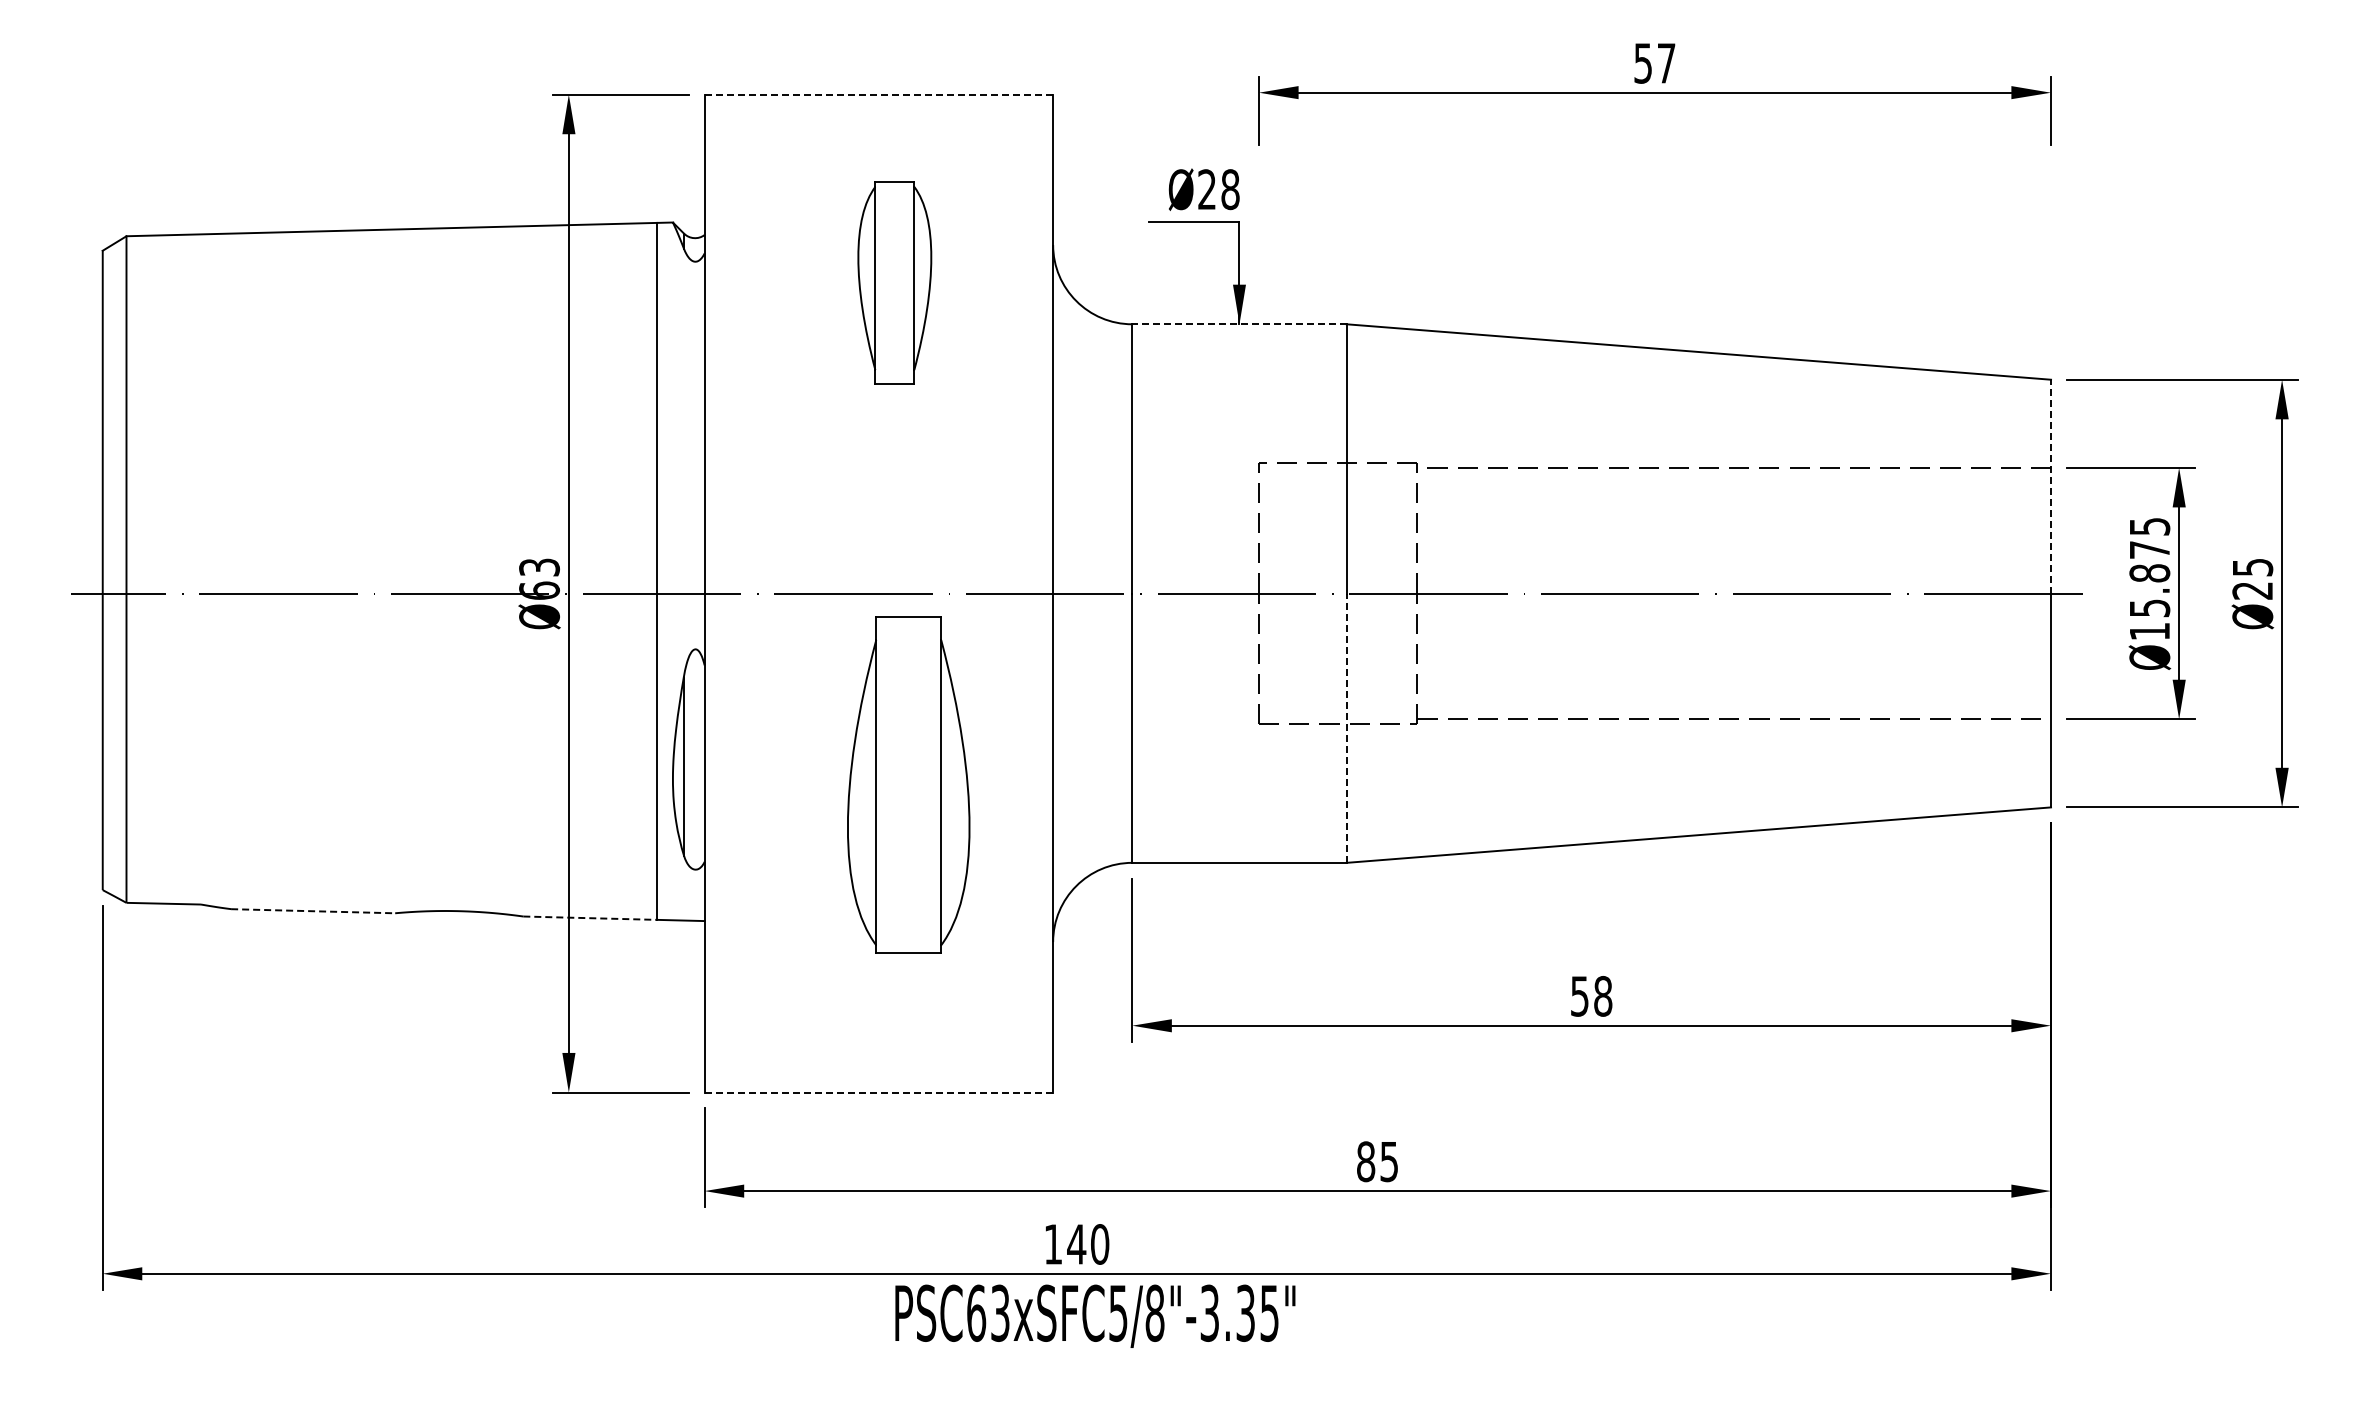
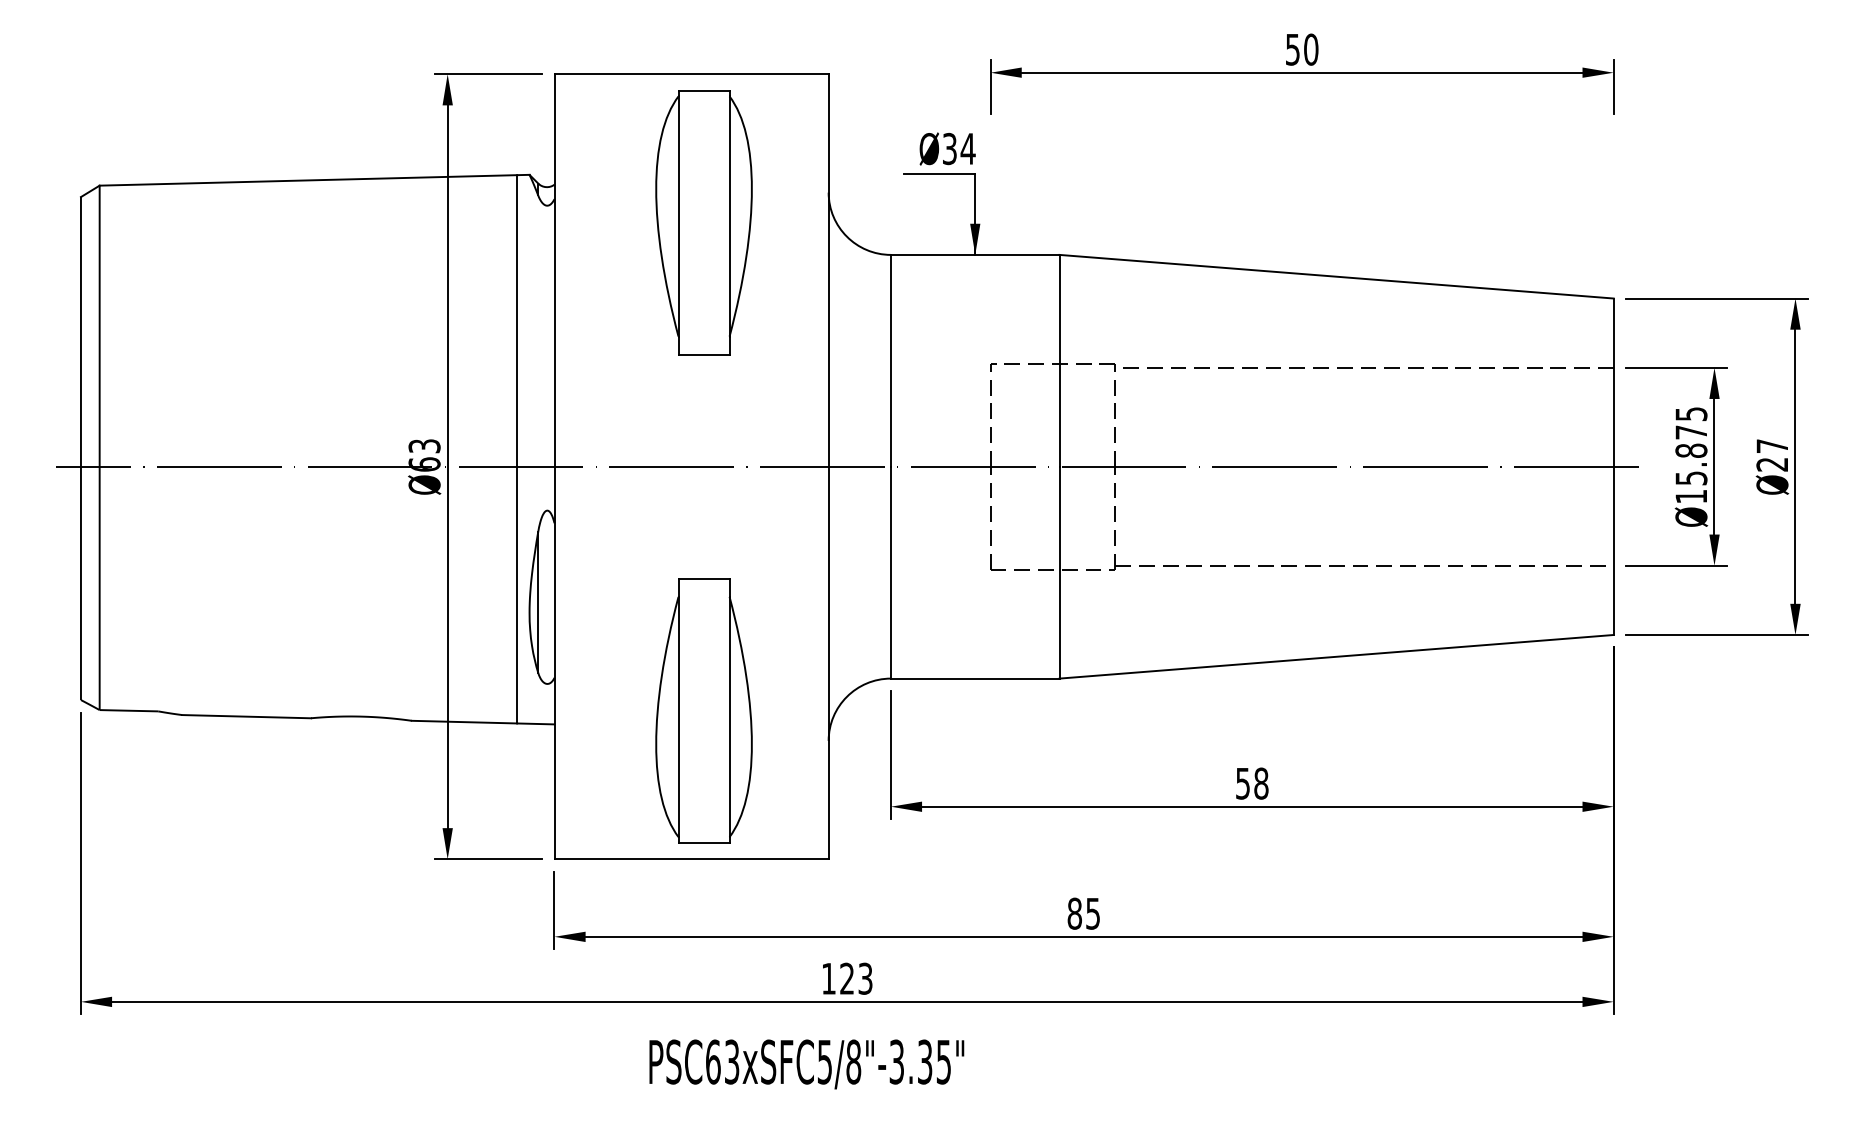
text: (1666, 63) -> (1311, 49), 57 -> 50
line: (878, 94) -> (691, 74), dashed -> solid
text: (1219, 189) -> (959, 148), Ø28 -> Ø34
part: (894, 282) -> (703, 222), size x1.67
line: (1238, 324) -> (974, 255), dashed -> solid
line: (2051, 486) -> (1614, 382), dashed -> solid
text: (2253, 567) -> (1772, 446), Ø25 -> Ø27
line: (1346, 728) -> (1059, 572), dashed -> solid
part: (908, 784) -> (703, 710), moved
line: (313, 911) -> (246, 716), dashed -> solid
line: (590, 918) -> (464, 722), dashed -> solid
line: (879, 1092) -> (692, 859), dashed -> solid
text: (1088, 1244) -> (856, 978), 140 -> 123
text: (1095, 1315) -> (806, 1063), moved

